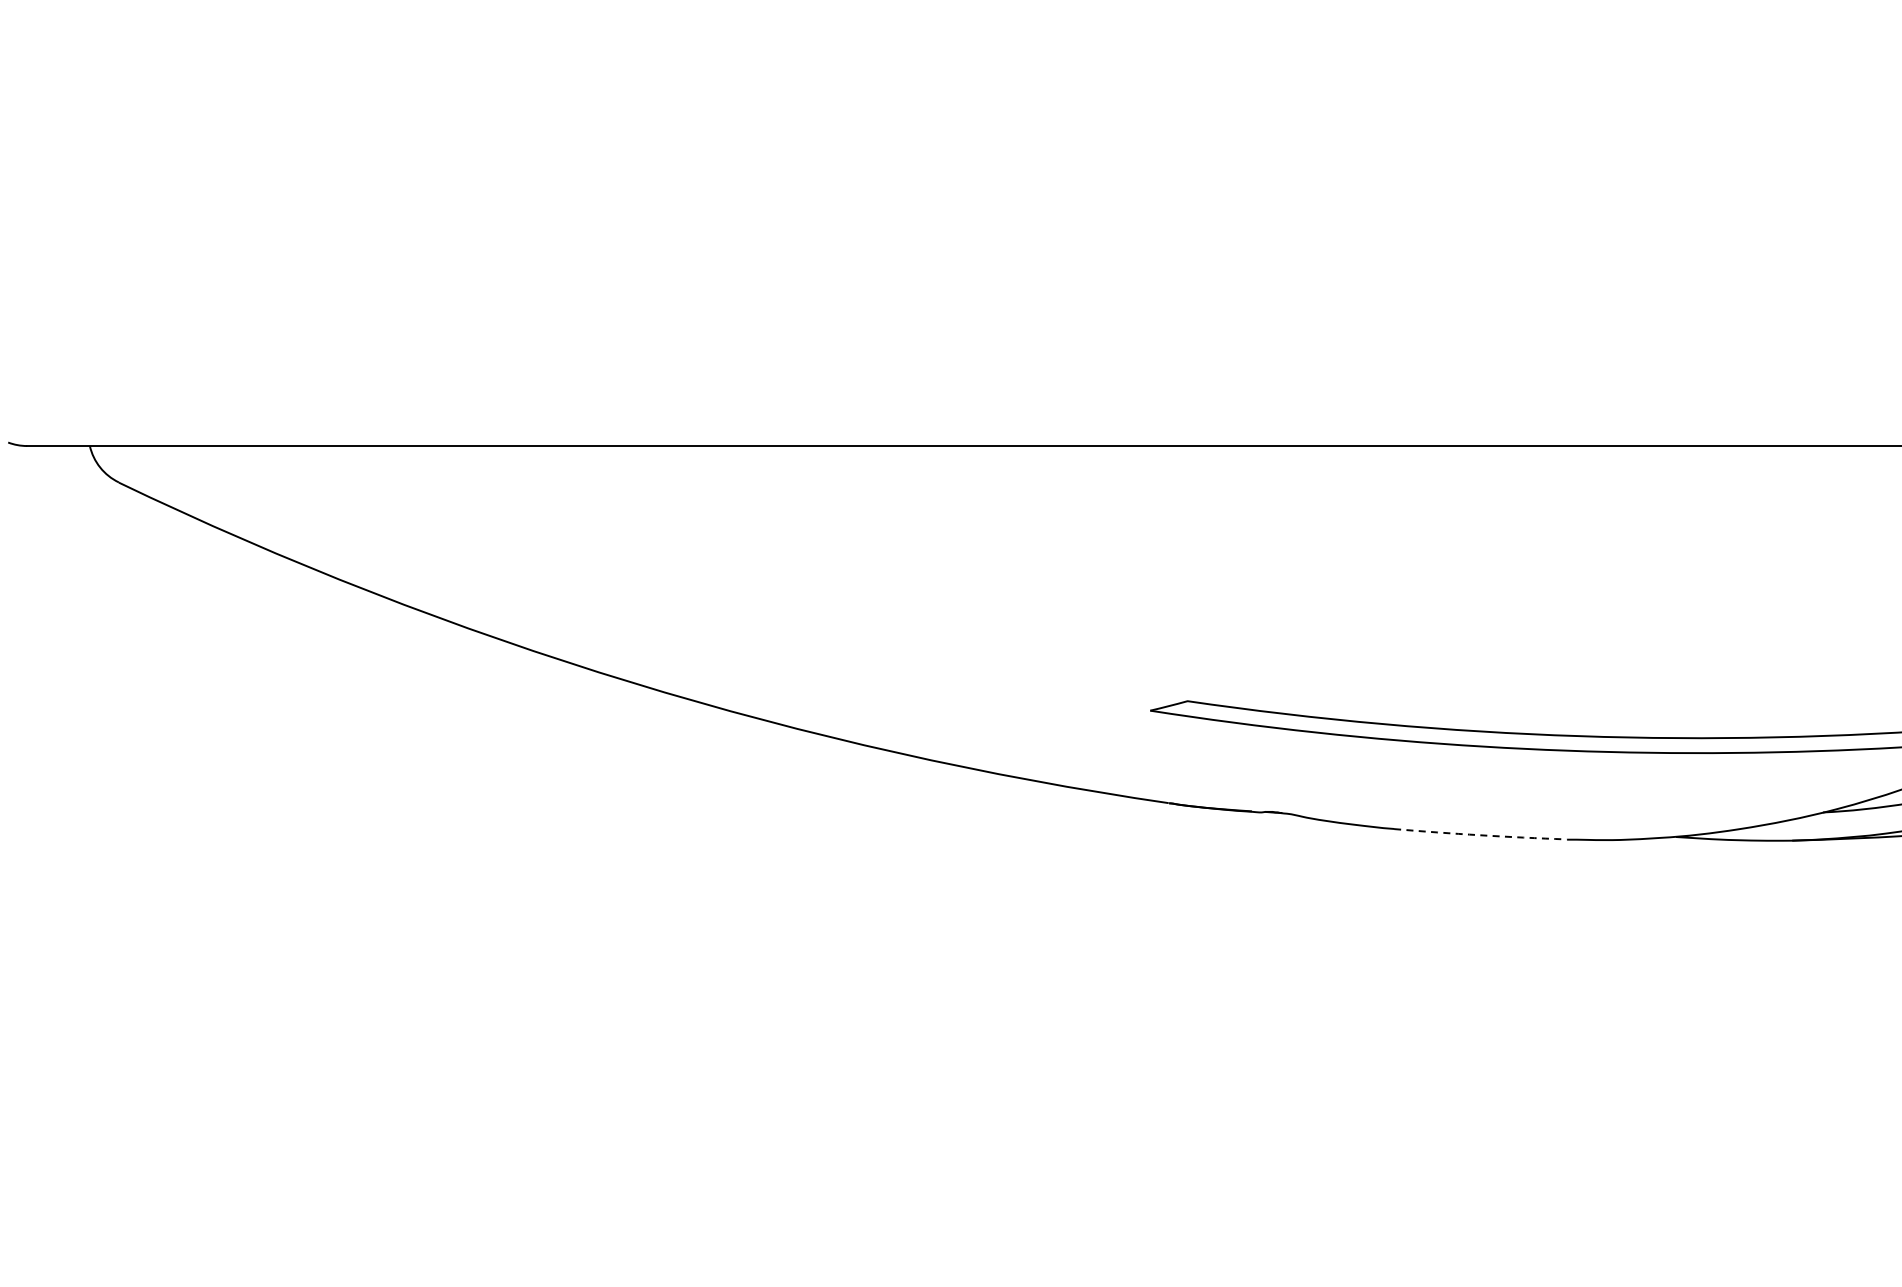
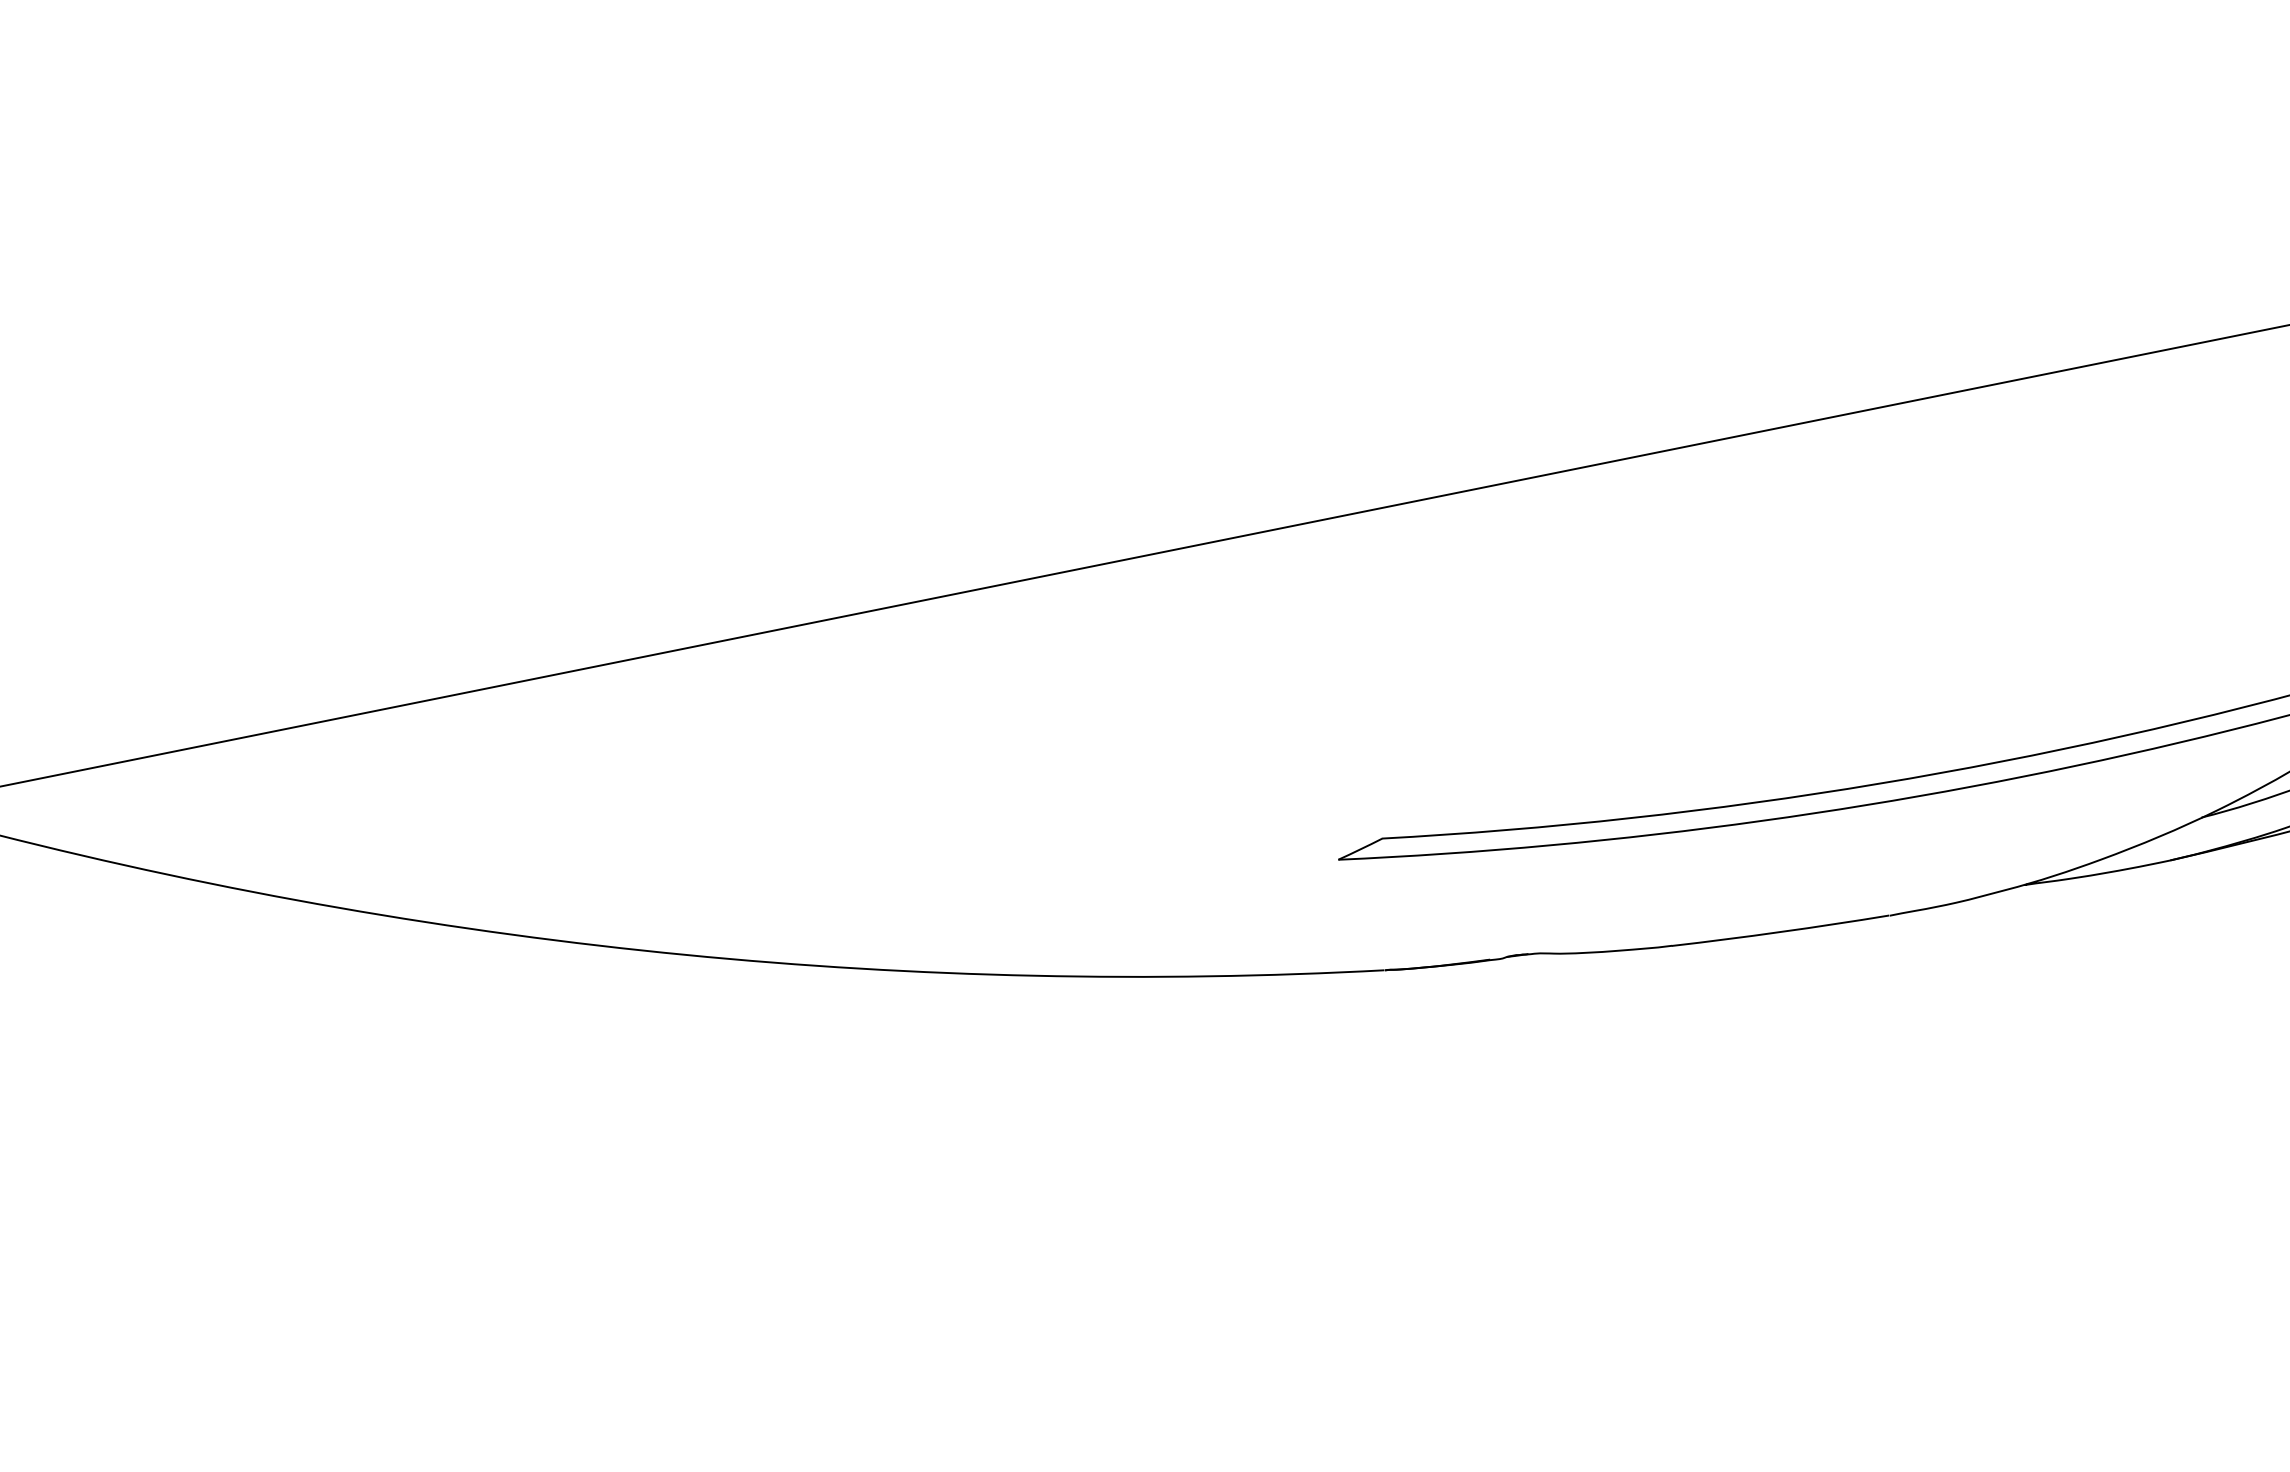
arc: (1480, 835) -> (1780, 932), dashed -> solid

